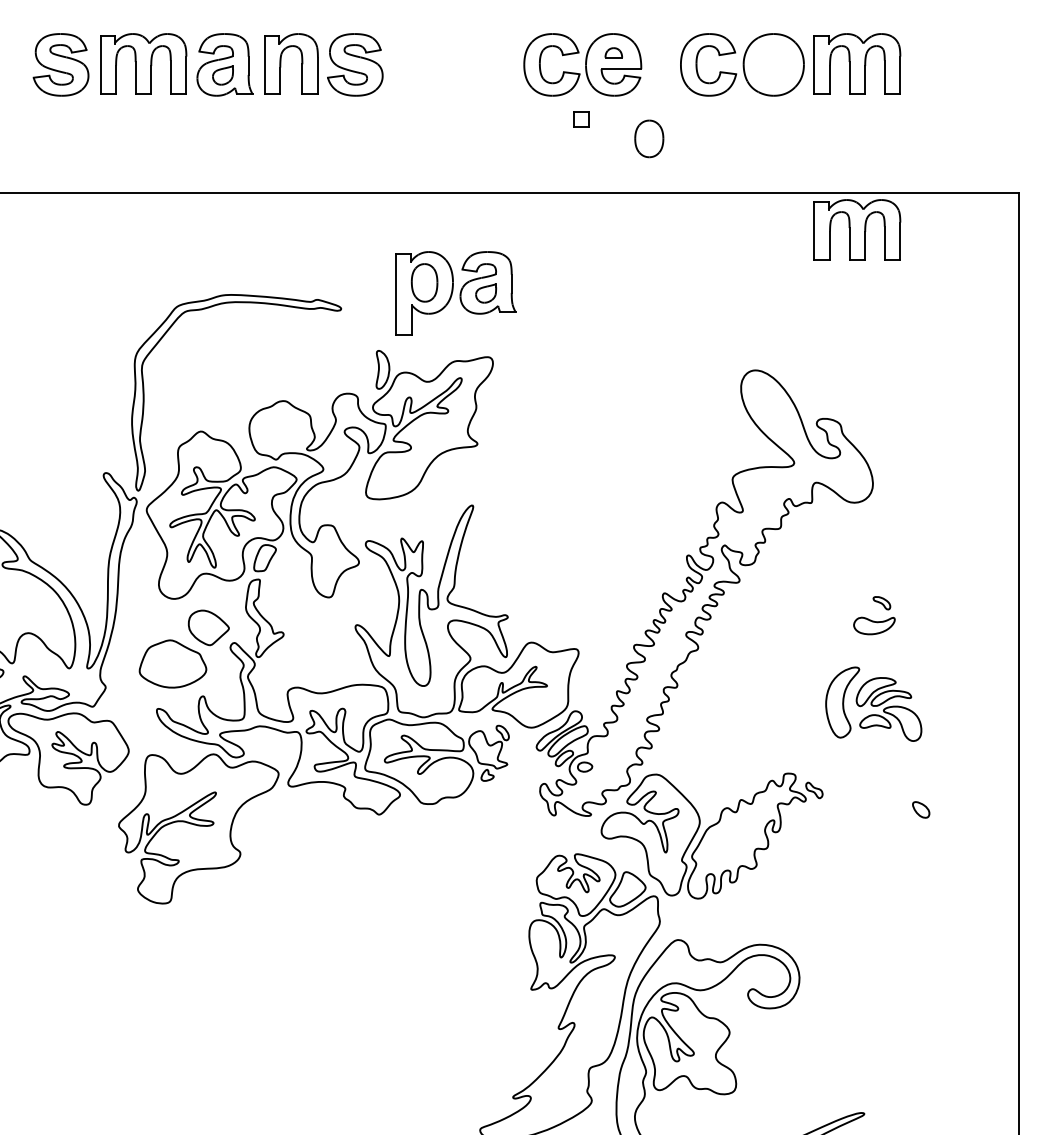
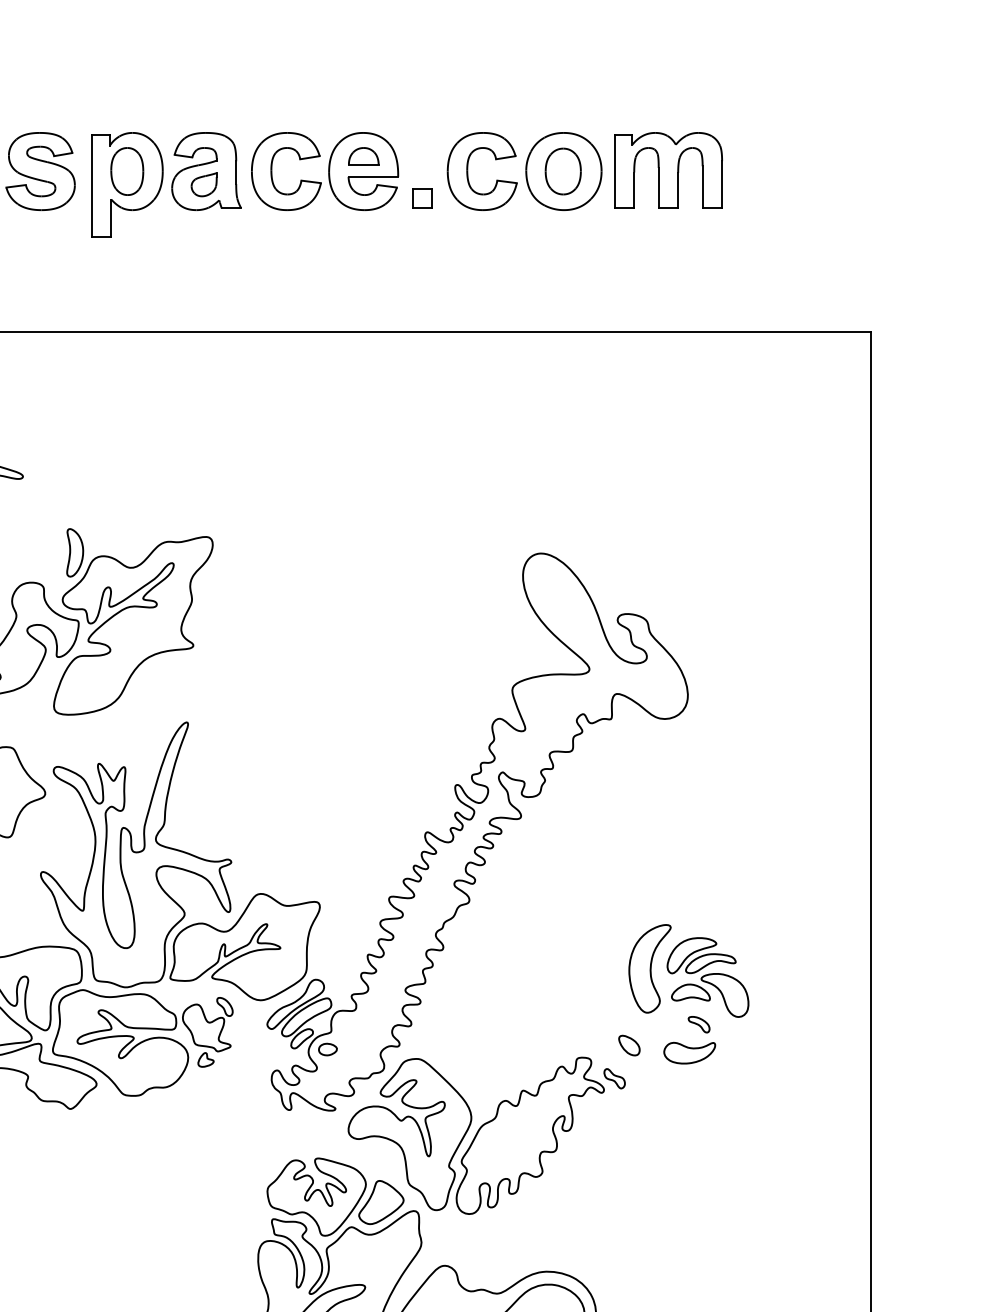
part: (613, 52) -> (363, 156), size x1.43
part: (581, 119) -> (422, 198), moved
part: (649, 138) -> (563, 171), moved
part: (857, 229) -> (668, 377), removed
part: (455, 293) -> (165, 184), moved
part: (874, 615) -> (689, 1040), moved
part: (921, 809) -> (629, 1045), moved

